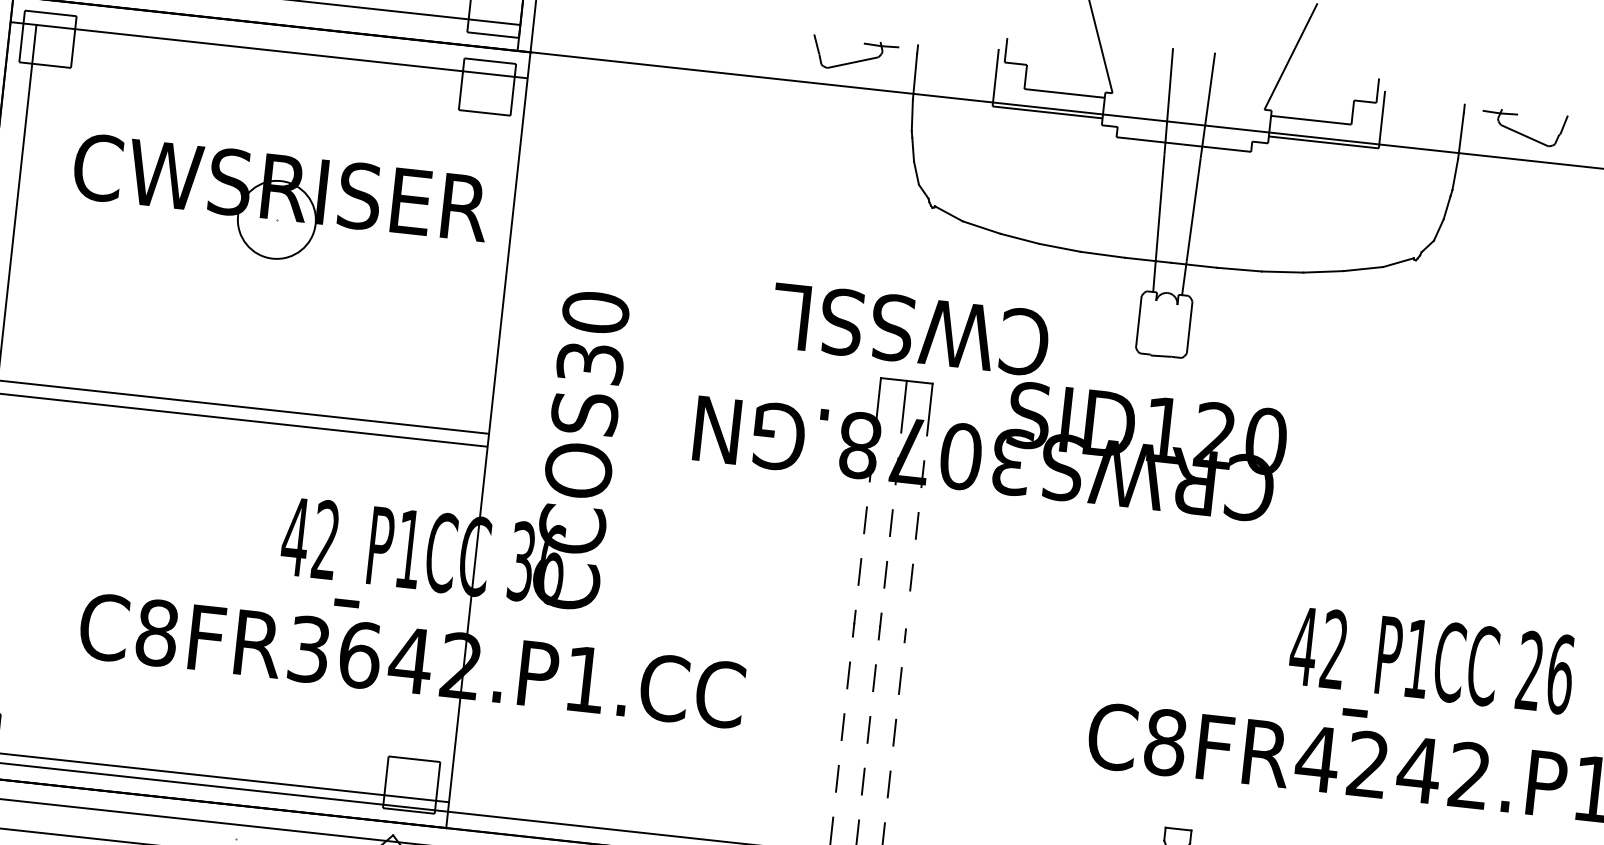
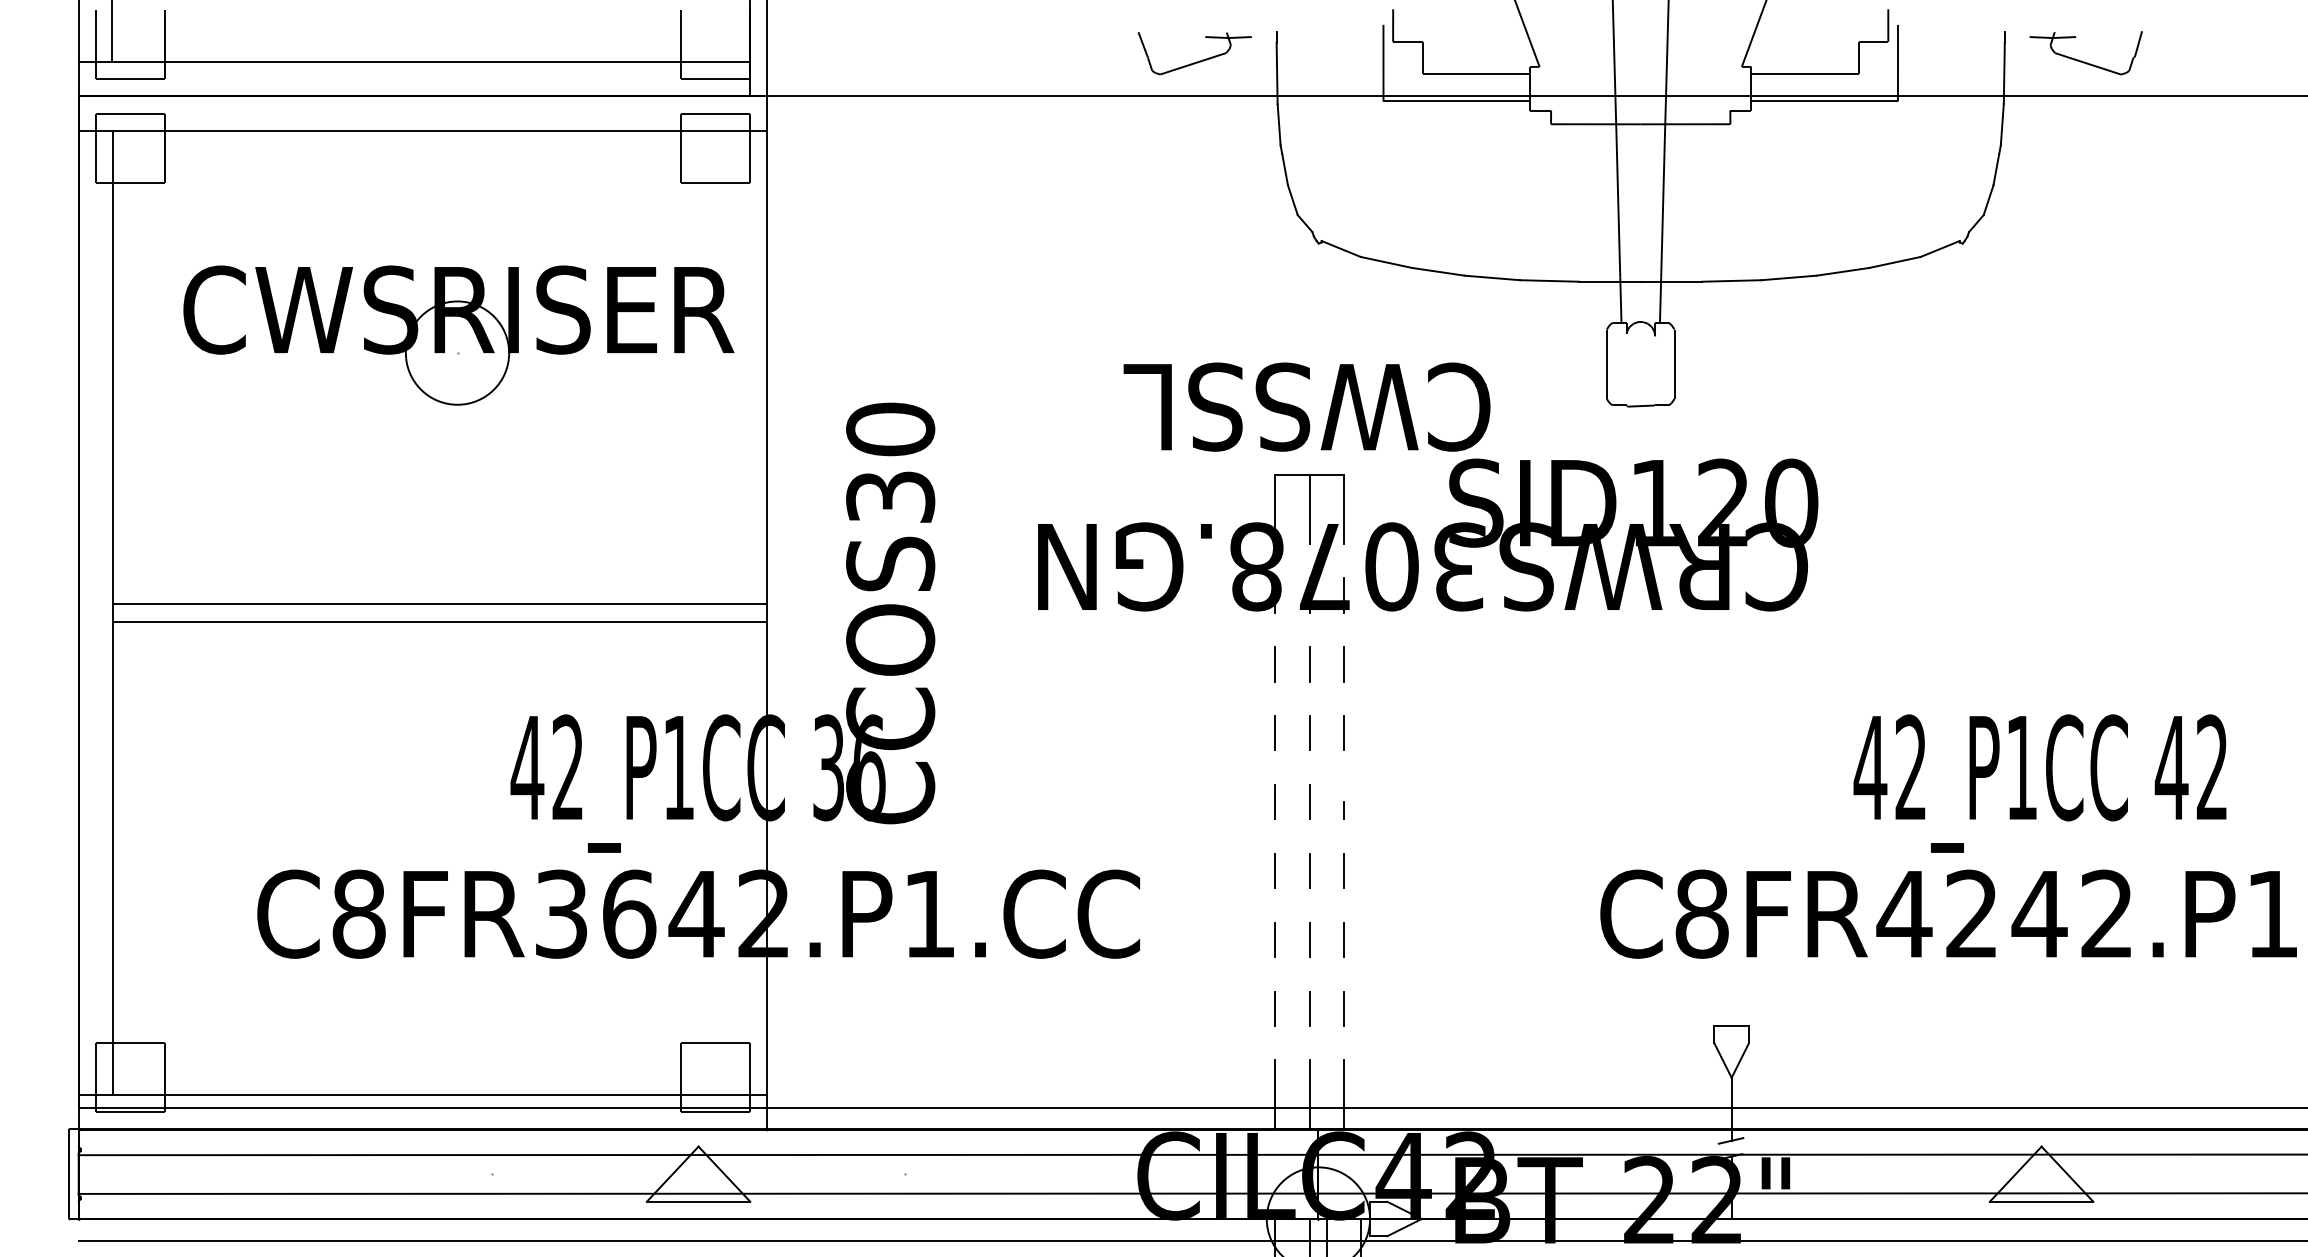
text: (1544, 672) -> (2191, 767), 26 -> 42

